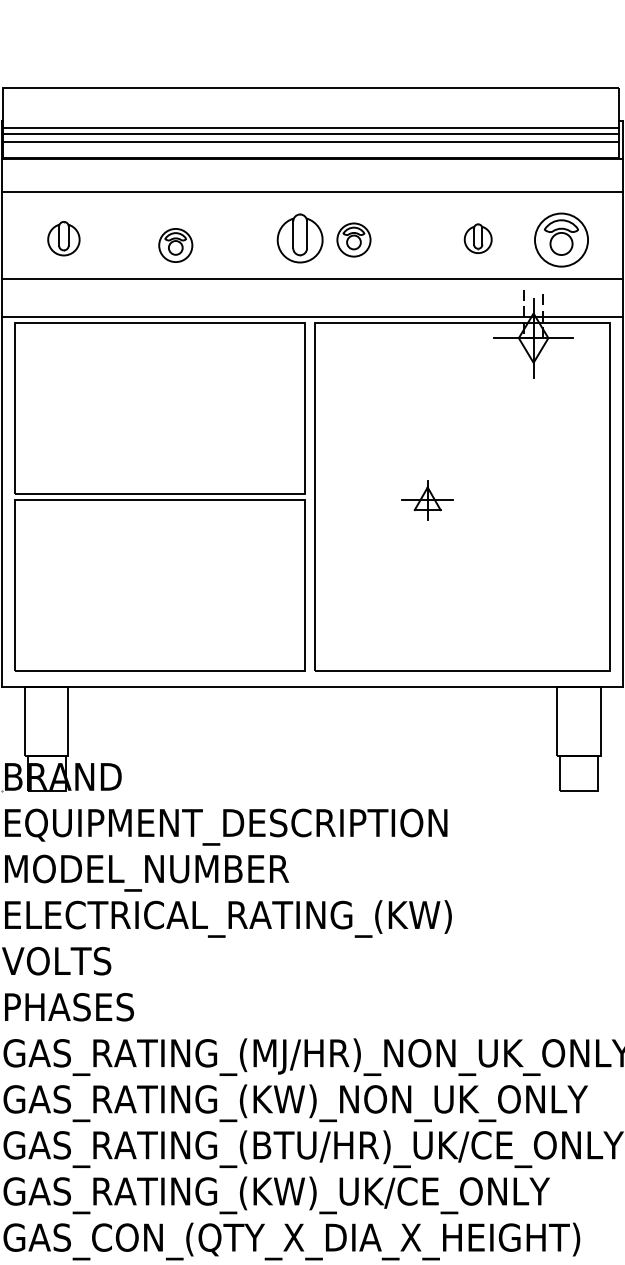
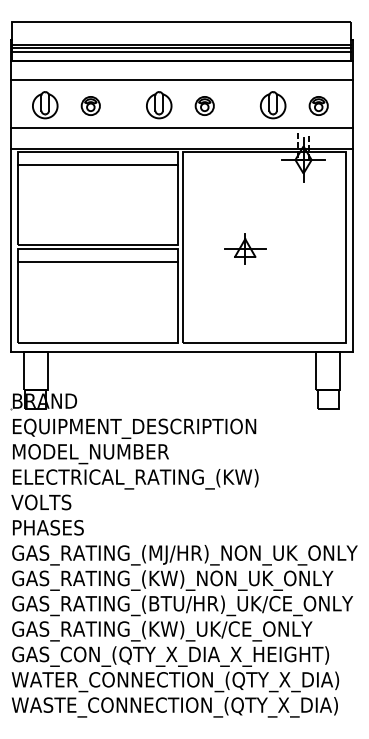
part: (64, 239) -> (45, 105), size x1.43
part: (300, 239) -> (159, 105), moved
part: (477, 239) -> (272, 105), size x1.67
part: (560, 239) -> (318, 105), size x0.62
part: (175, 244) -> (90, 105), moved
line: (158, 346) -> (97, 164), added
part: (428, 499) -> (245, 248), size x1.43
line: (158, 524) -> (97, 262), added

